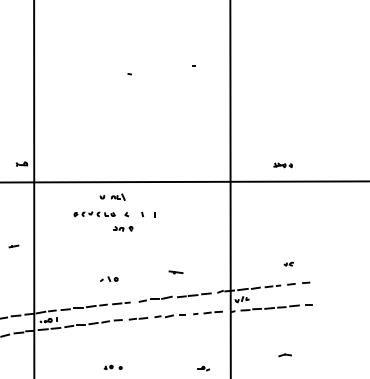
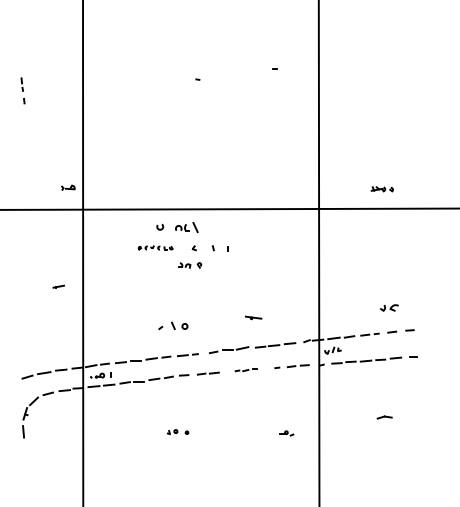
part: (112, 197) -> (177, 227), size x1.4
part: (94, 213) -> (155, 247), size x0.7
part: (289, 263) -> (389, 307), size x1.6
part: (109, 278) -> (173, 325), size x1.4
part: (169, 316) -> (245, 370), size x0.6

